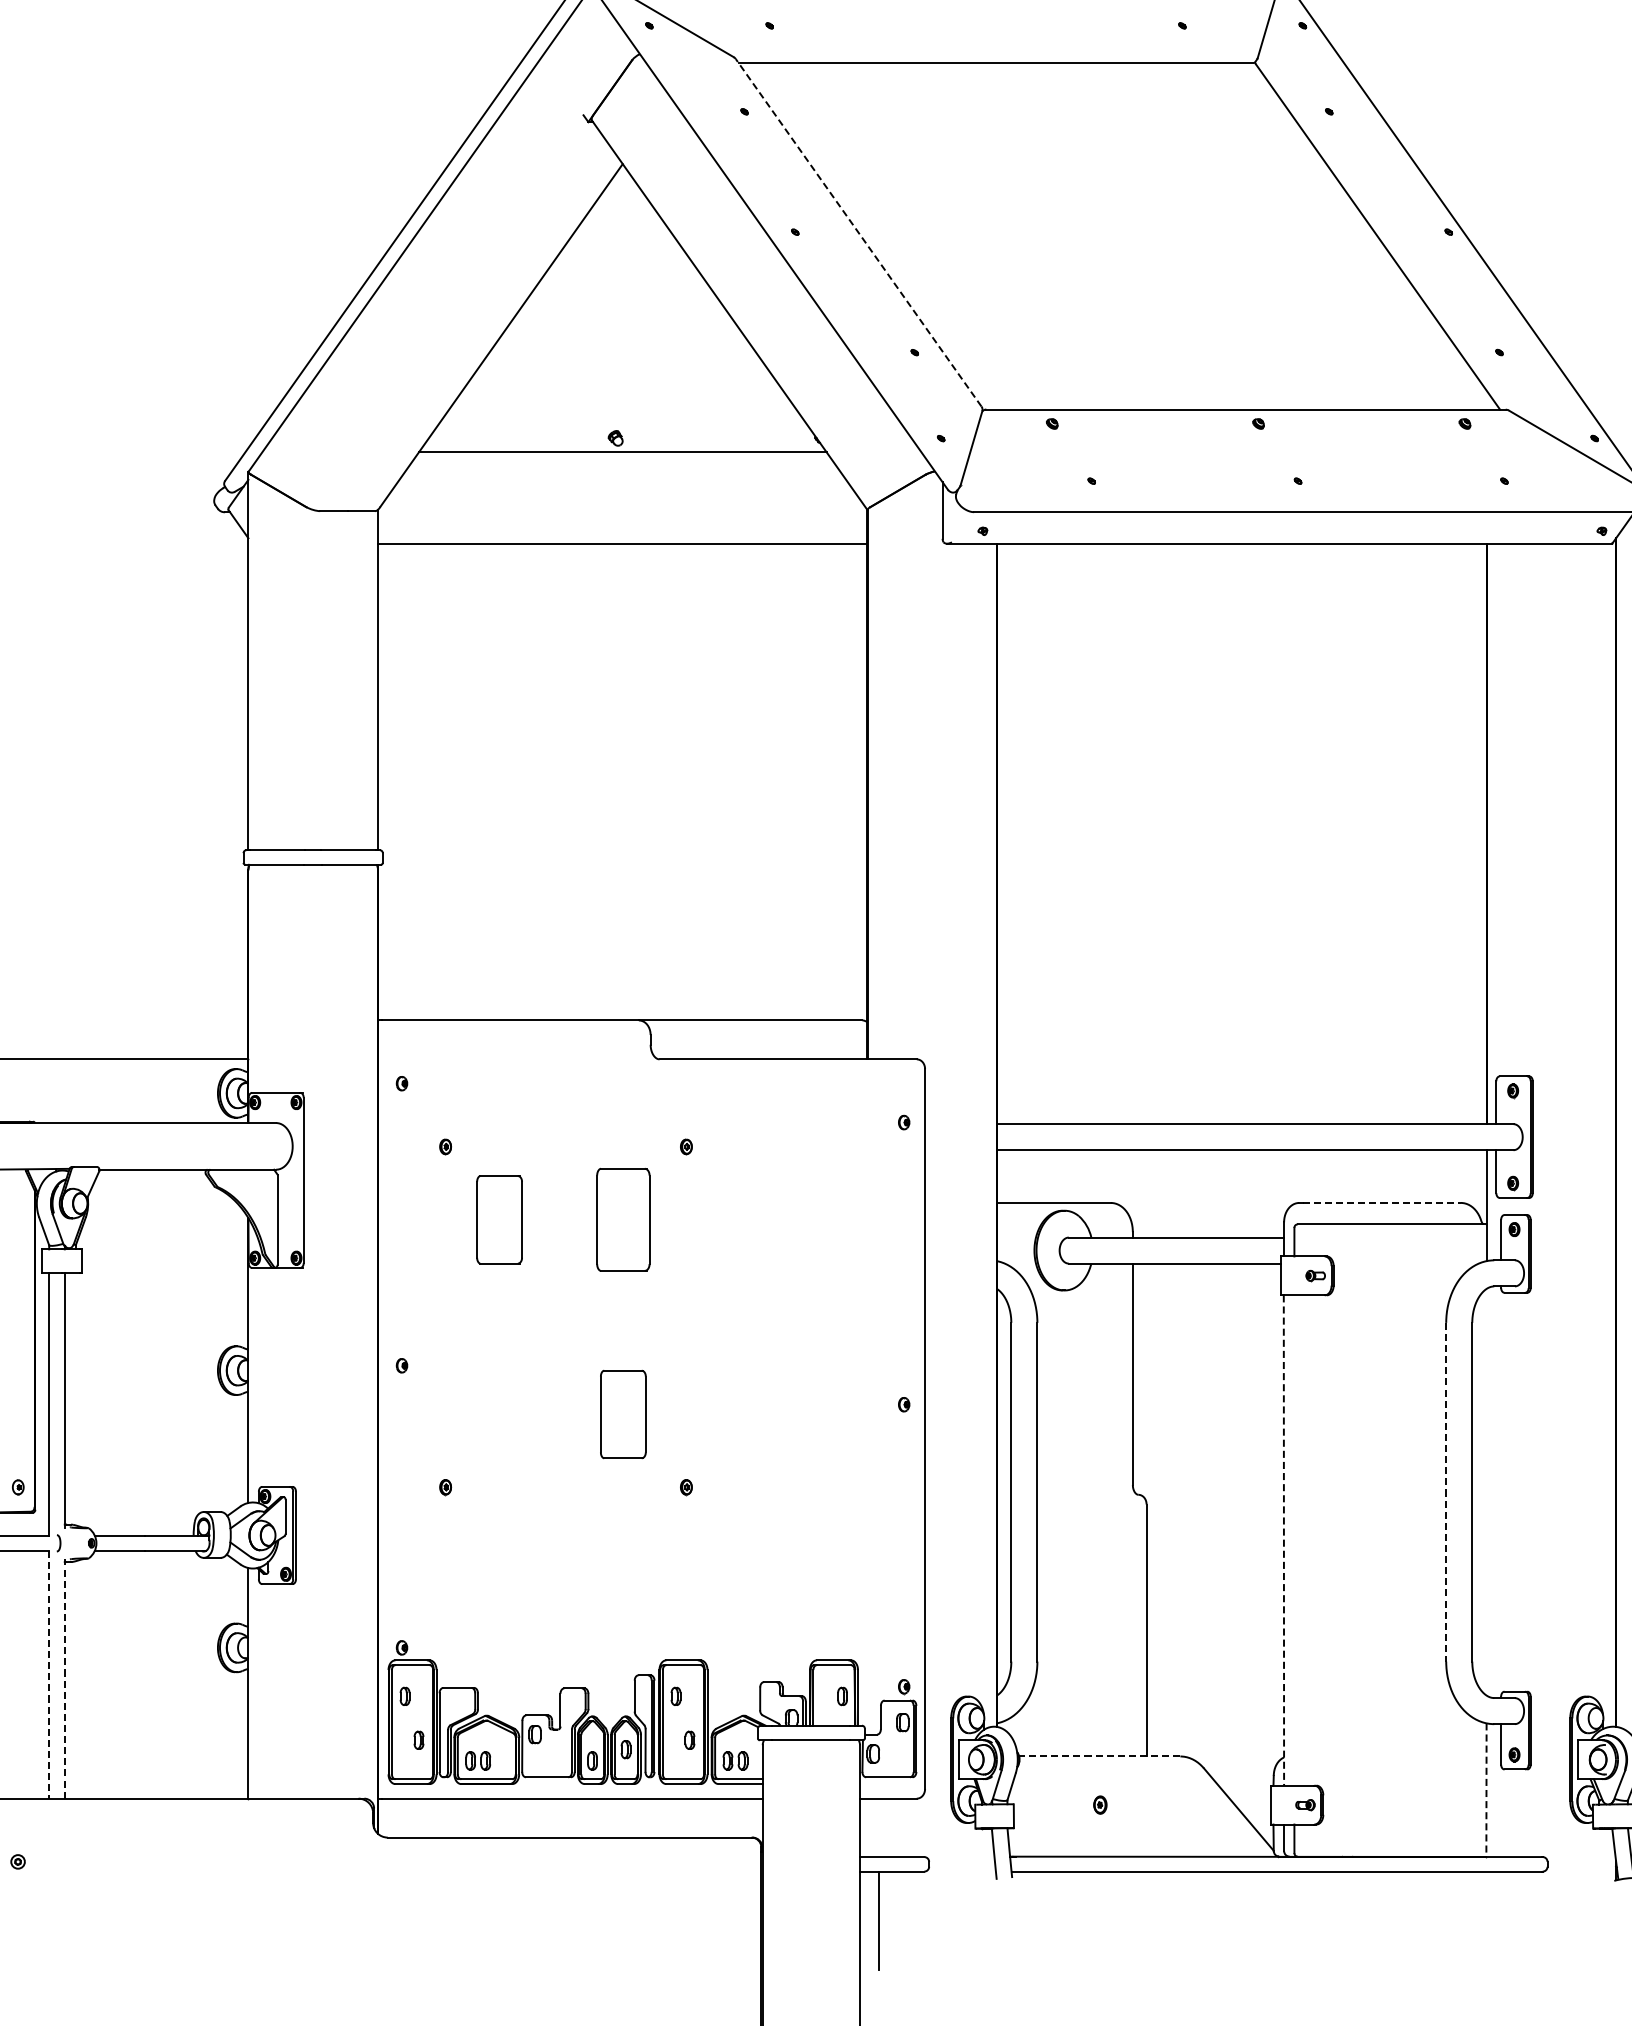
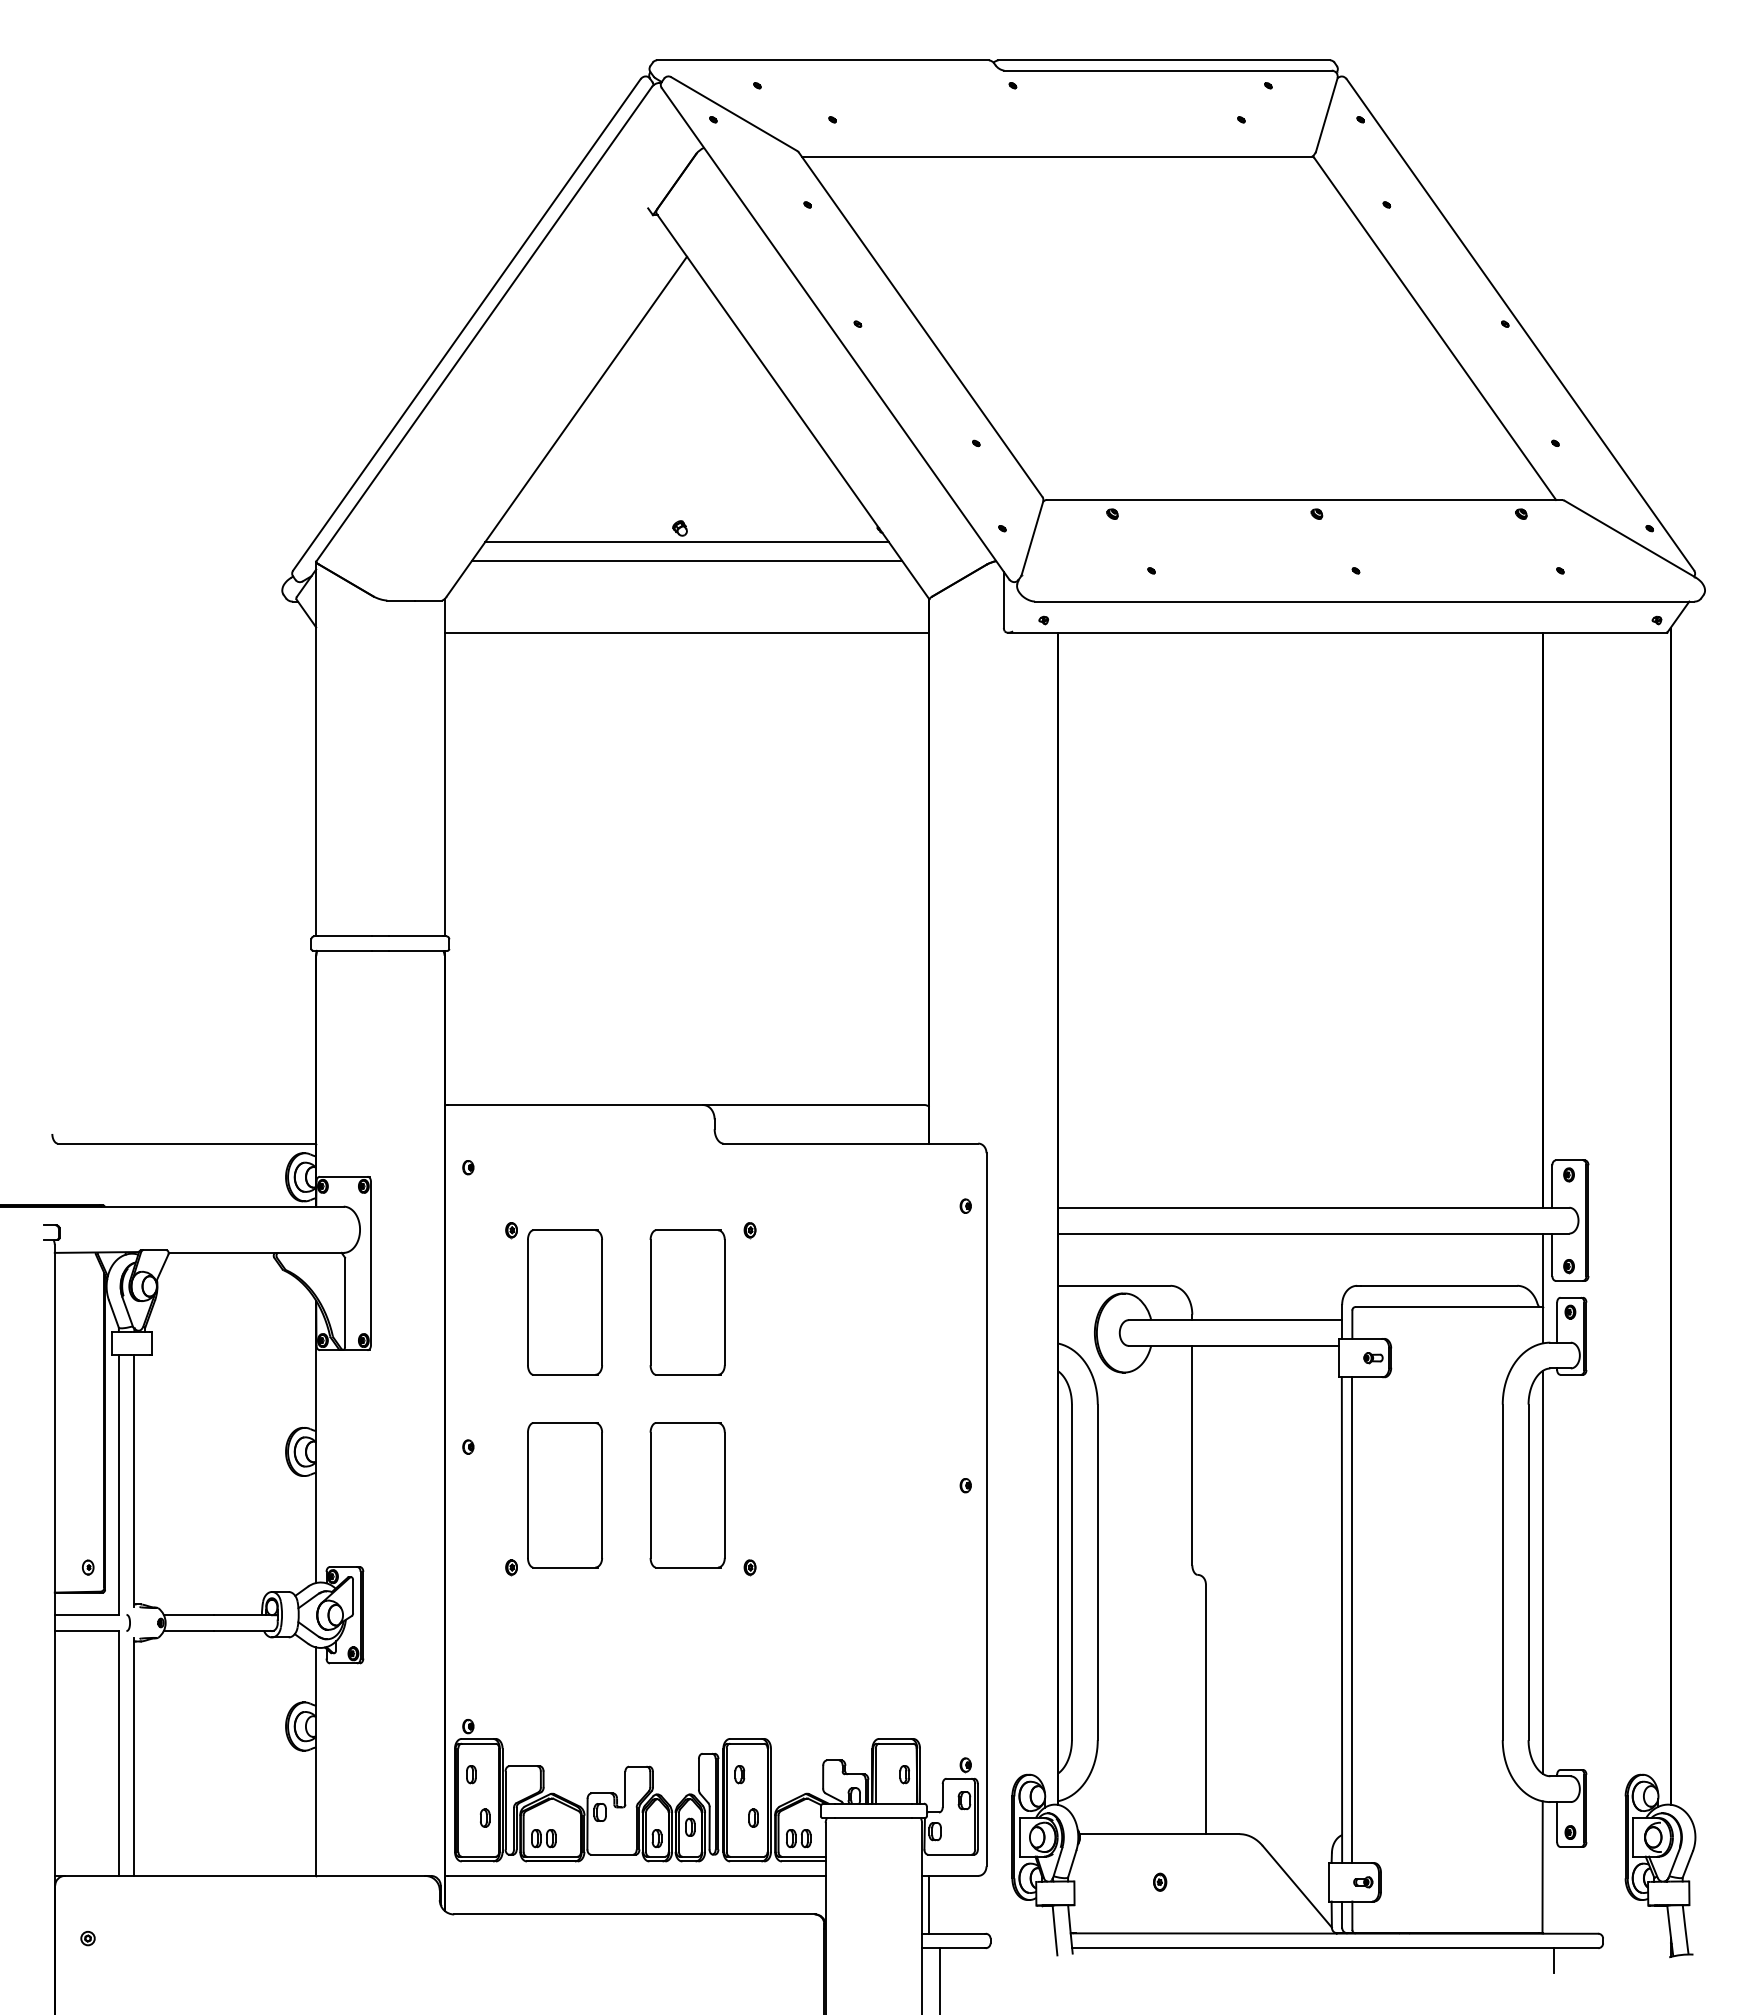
line: (858, 232) -> (920, 324), dashed -> solid
line: (622, 470) -> (686, 560), added
line: (1382, 1202) -> (1439, 1285), dashed -> solid
part: (499, 1219) -> (564, 1302), size x1.67
part: (623, 1219) -> (687, 1302), size x1.43
part: (499, 1414) -> (564, 1495), added
part: (623, 1414) -> (687, 1495), size x1.67
line: (1486, 1491) -> (1542, 1571), added
line: (1445, 1492) -> (1502, 1572), dashed -> solid
line: (1283, 1540) -> (1341, 1620), dashed -> solid
line: (1294, 1540) -> (1352, 1620), added
line: (48, 1675) -> (118, 1753), dashed -> solid
line: (64, 1679) -> (134, 1757), dashed -> solid
line: (1099, 1756) -> (1159, 1834), dashed -> solid
line: (1486, 1790) -> (1542, 1867), dashed -> solid
line: (867, 1827) -> (929, 1904), added
line: (1497, 1884) -> (1553, 1960), added

